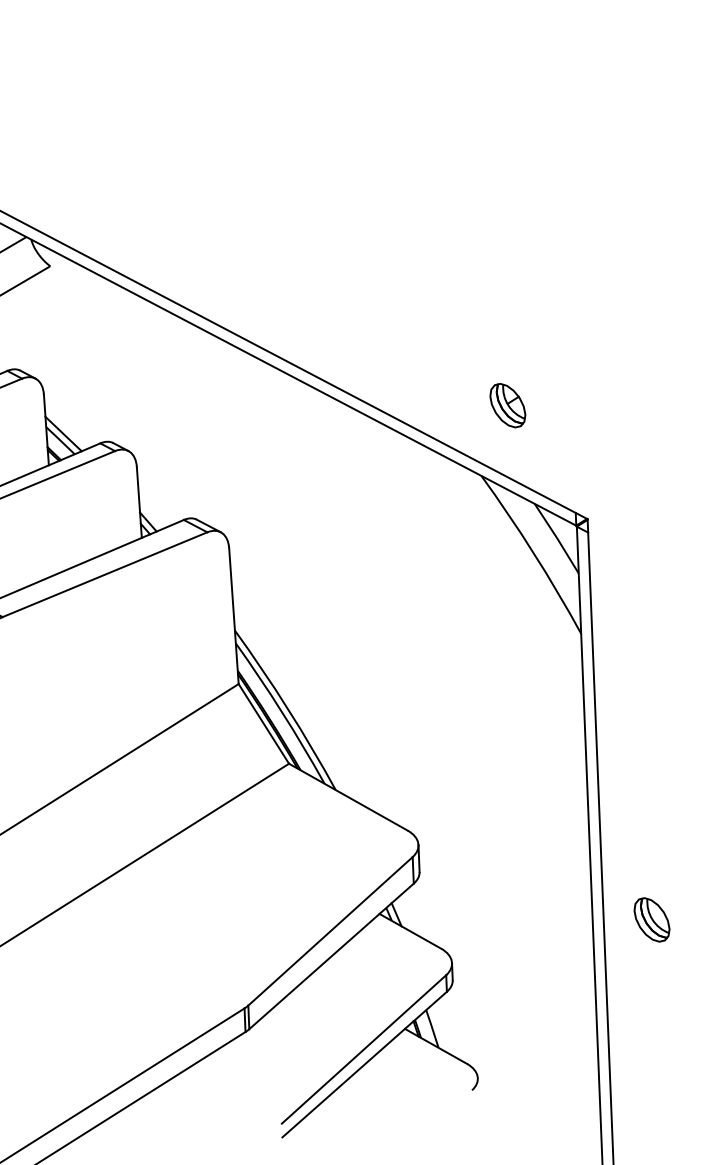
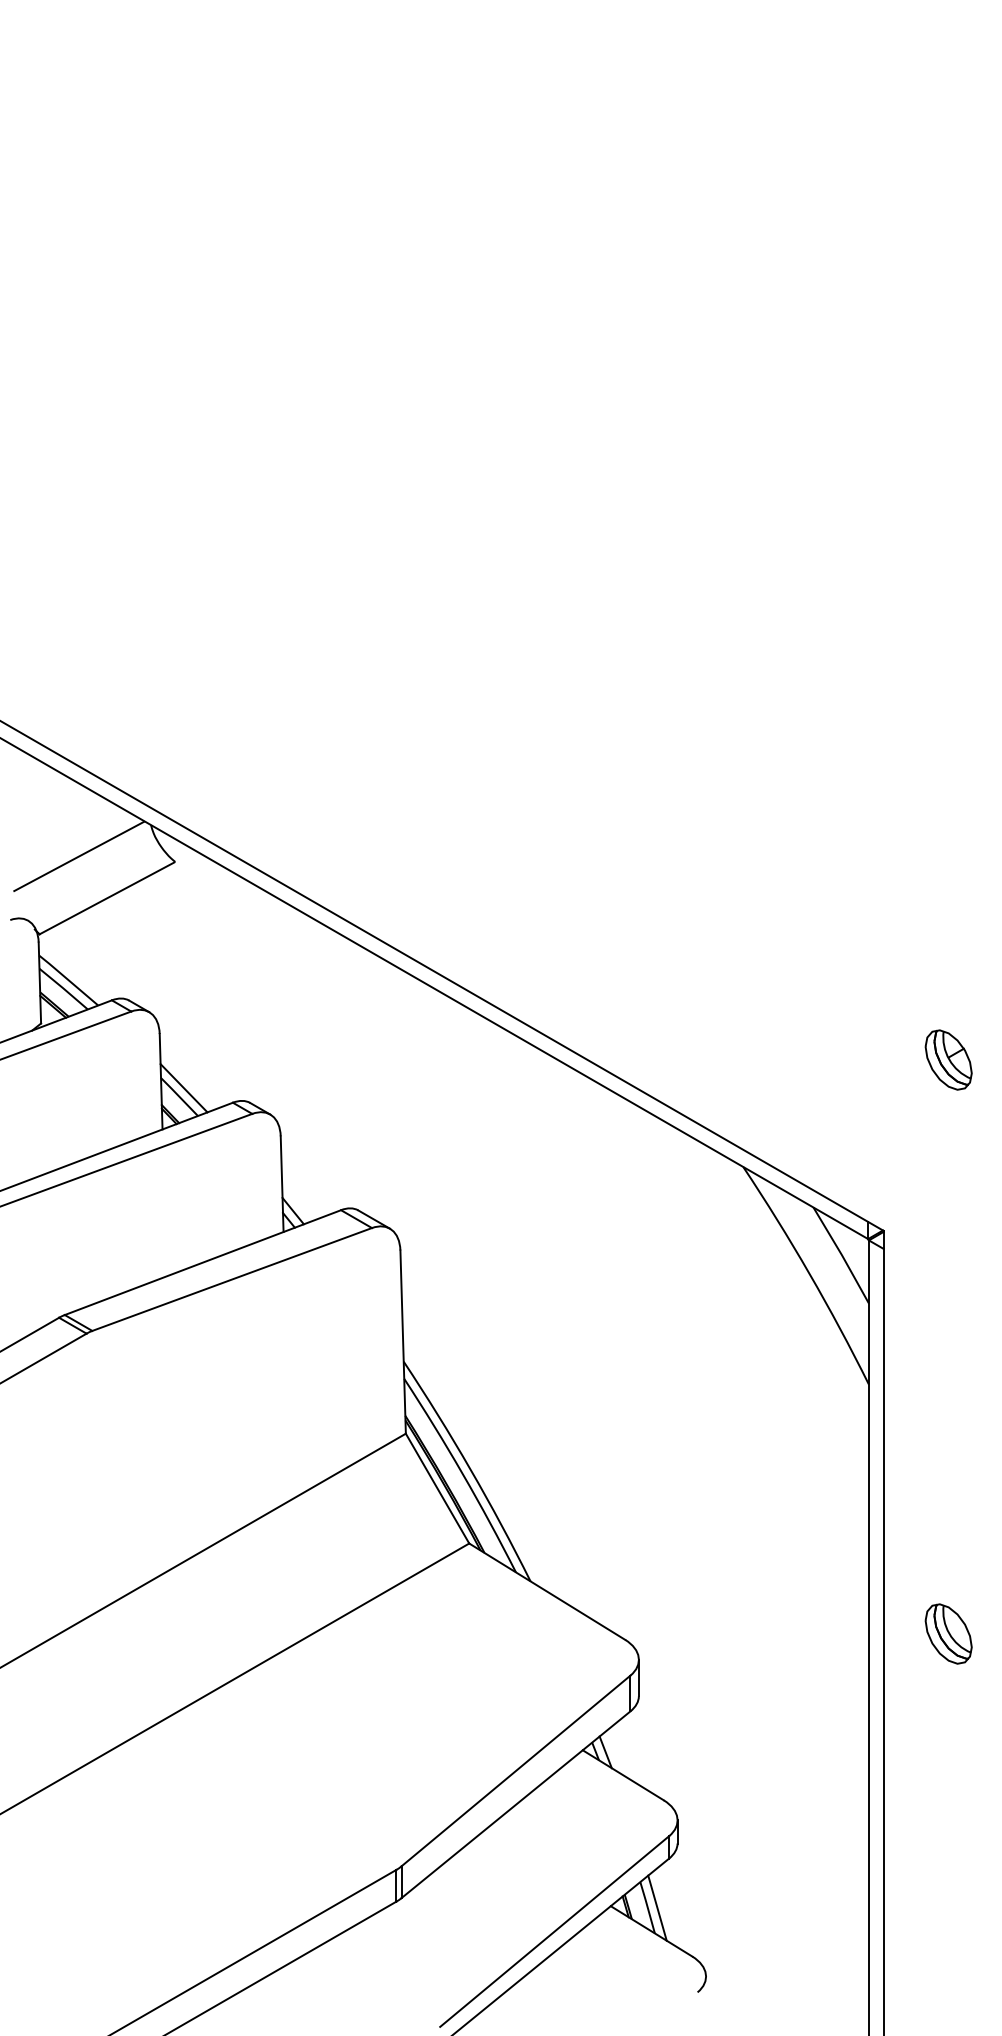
part: (507, 405) -> (948, 1059), moved
part: (651, 919) -> (948, 1633), moved
line: (439, 1028) -> (657, 1907), added

